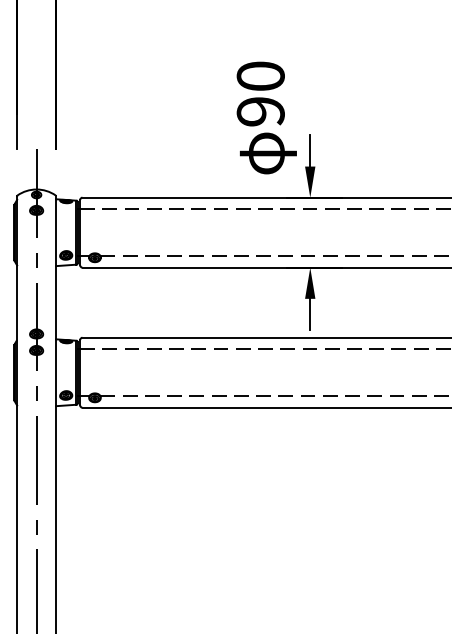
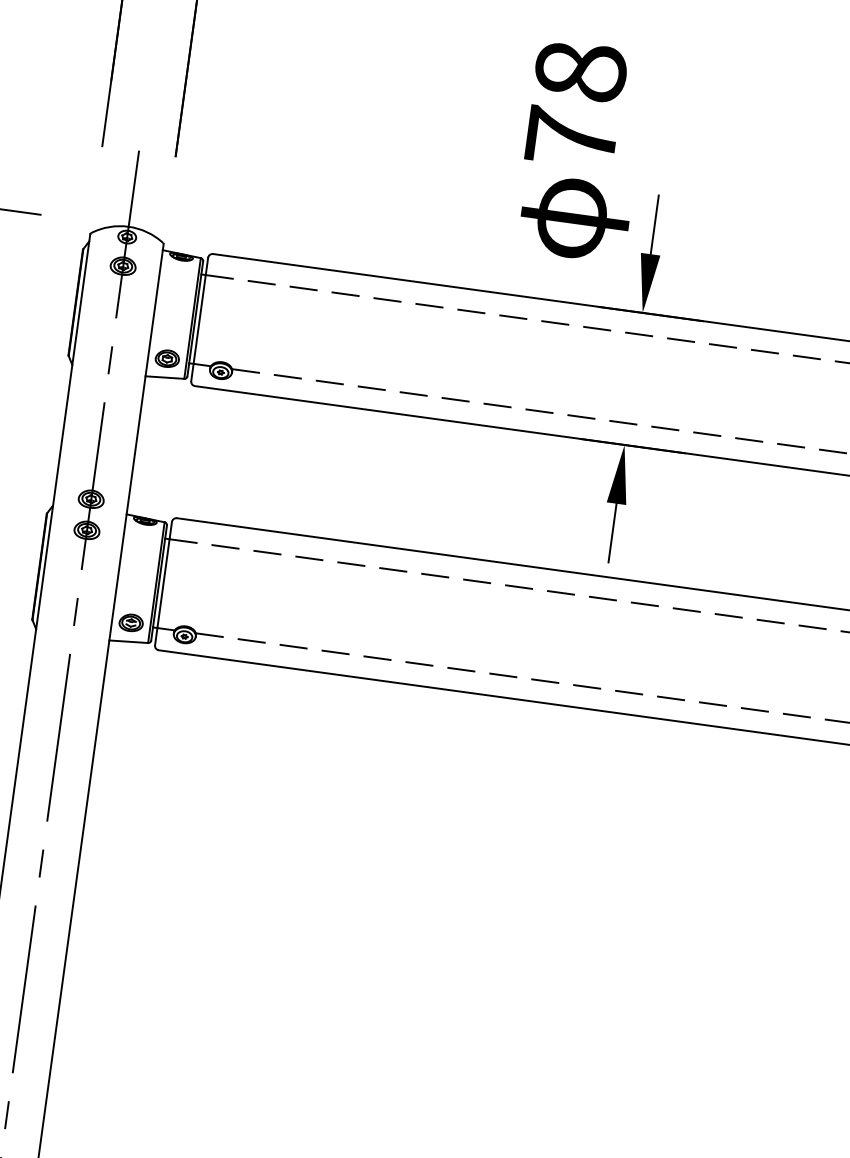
text: (260, 93) -> (575, 103), 90 -> 78

